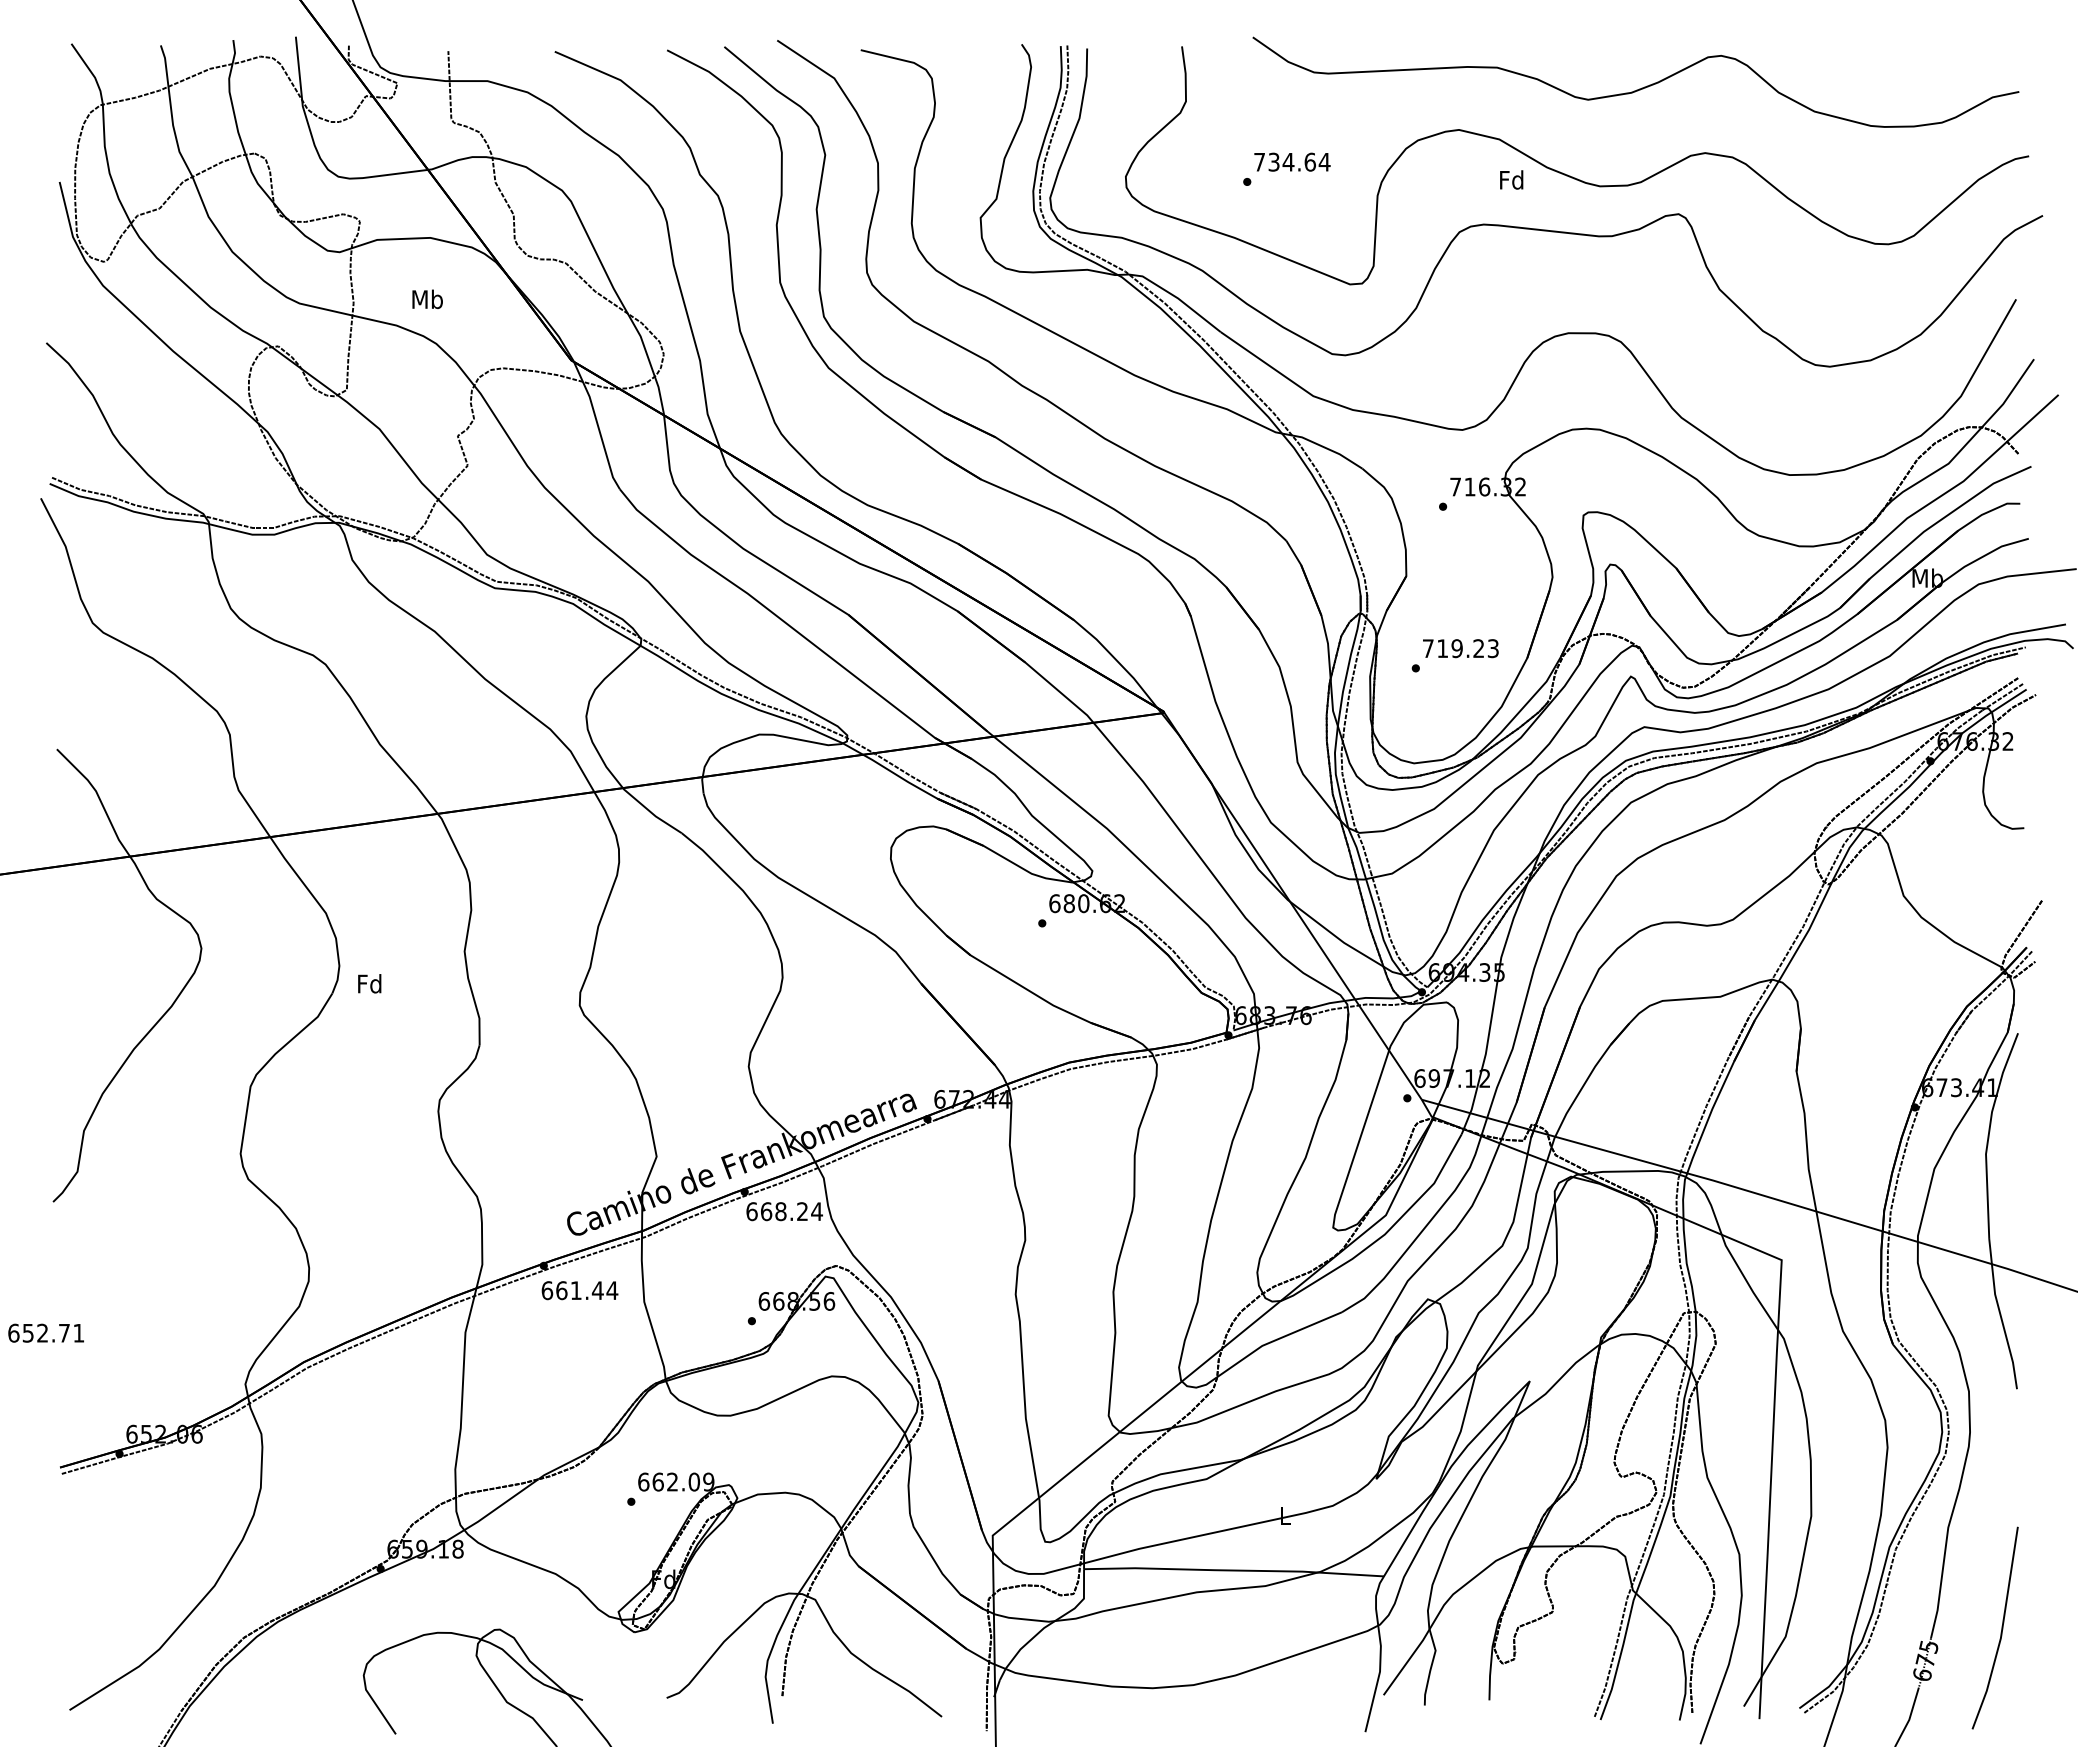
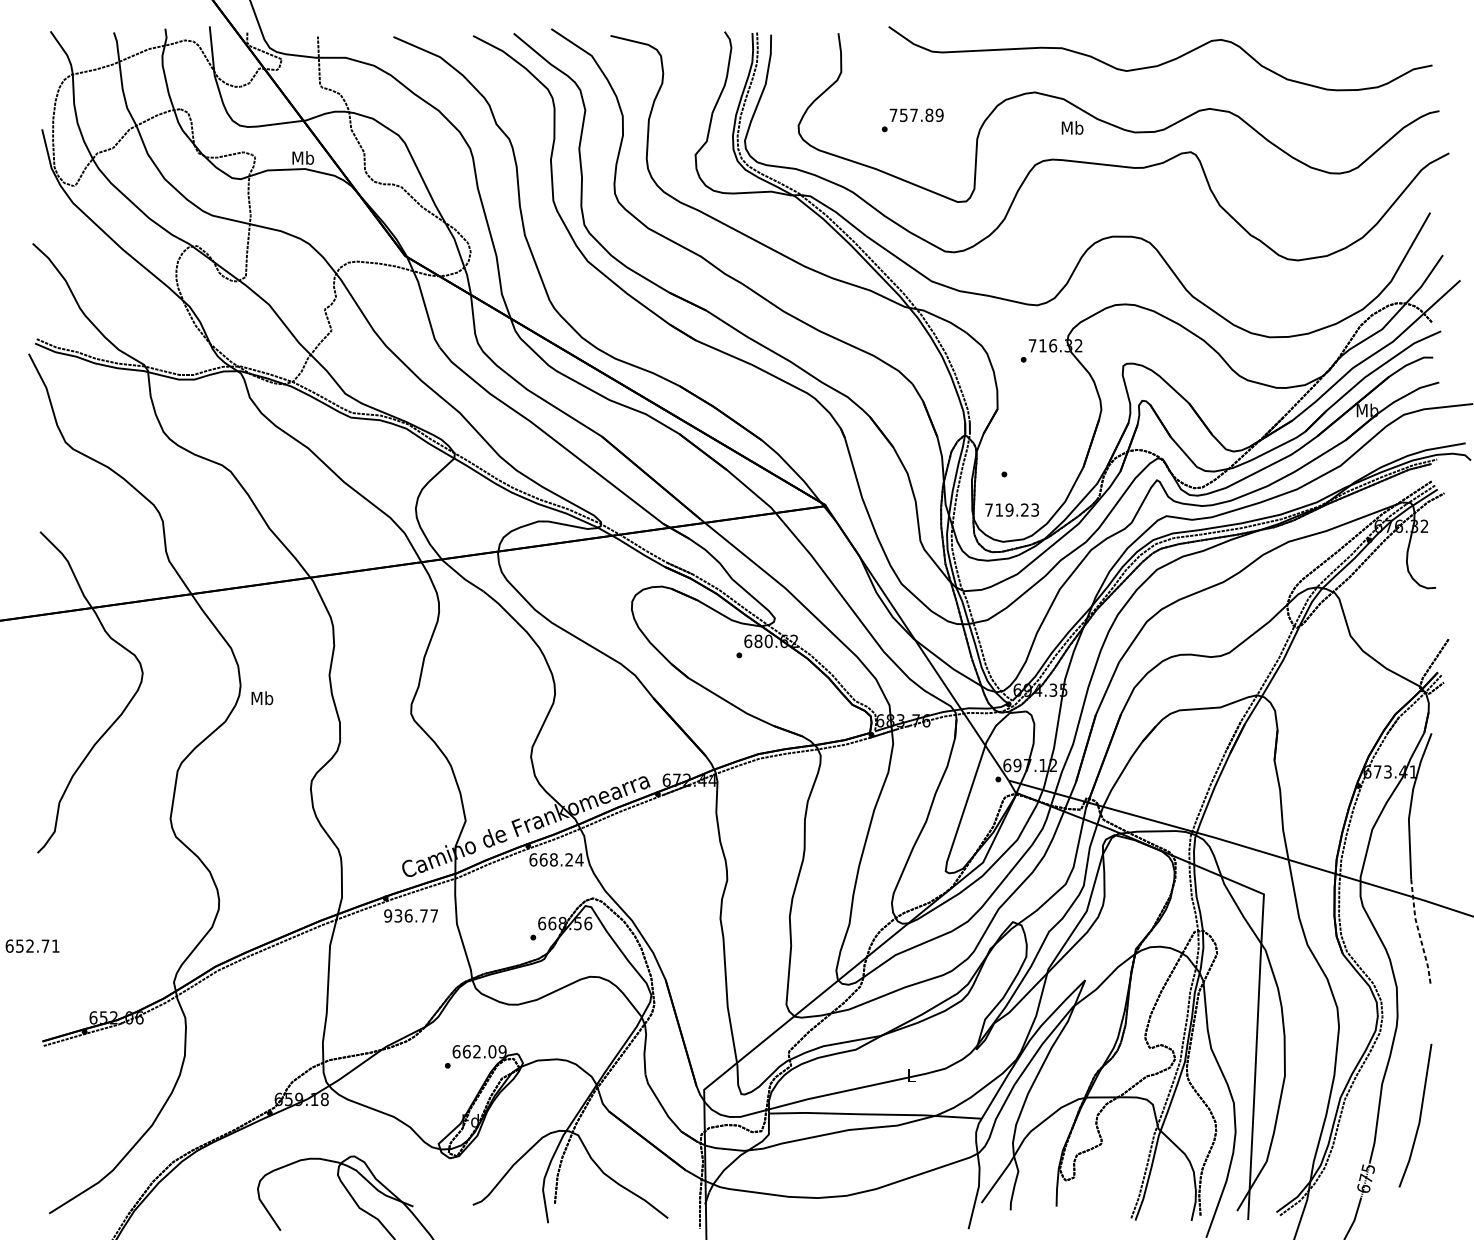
text: (1299, 161) -> (921, 114), 734.64 -> 757.89
text: (1511, 179) -> (1072, 127), Fd -> Mb
text: (427, 298) -> (303, 157), moved
text: (1460, 648) -> (1011, 510), moved
text: (369, 983) -> (261, 698), Fd -> Mb
text: (579, 1290) -> (410, 915), 661.44 -> 936.77
line: (2000, 1315) -> (1419, 933), solid -> dashed
line: (2001, 1627) -> (1419, 1115), moved

